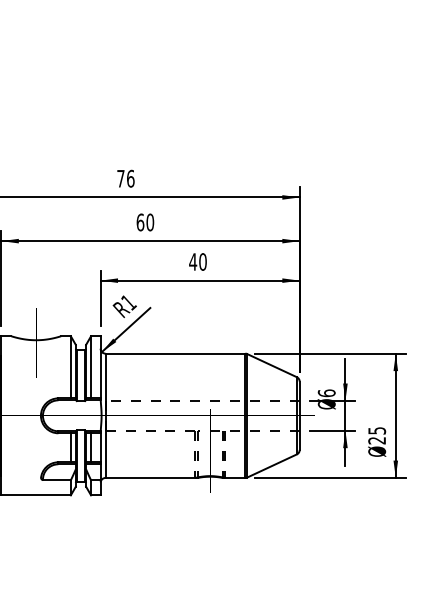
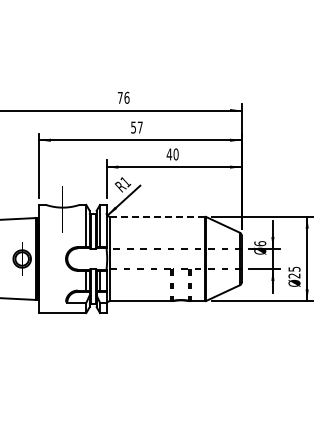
text: (144, 222) -> (136, 127), 60 -> 57
line: (175, 353) -> (157, 216), solid -> dashed

